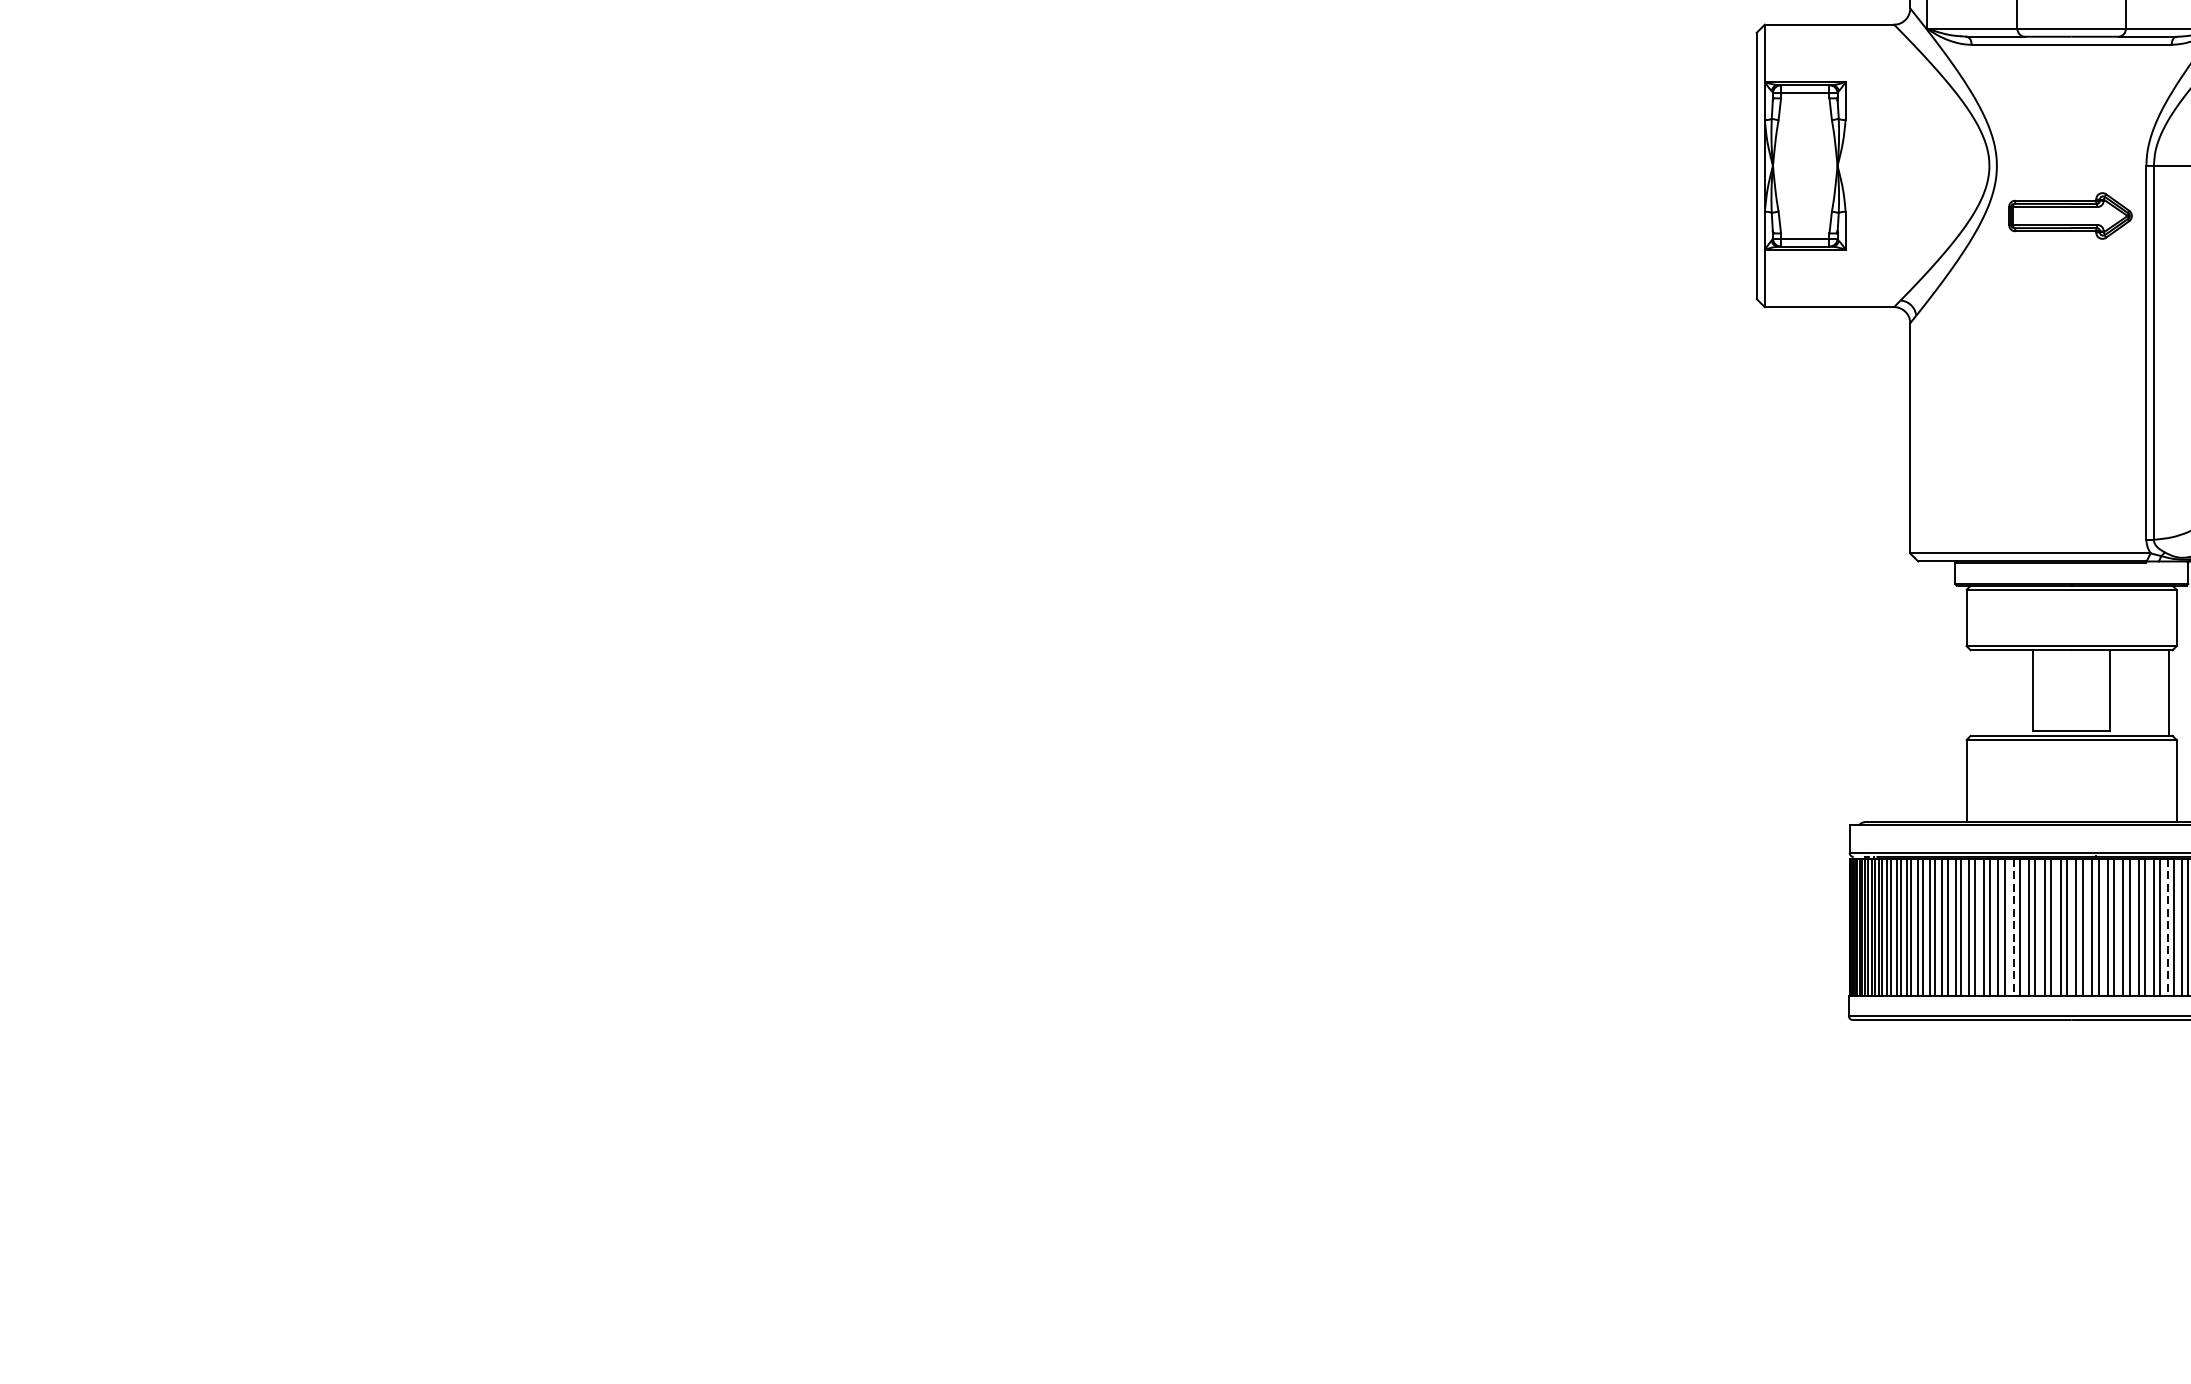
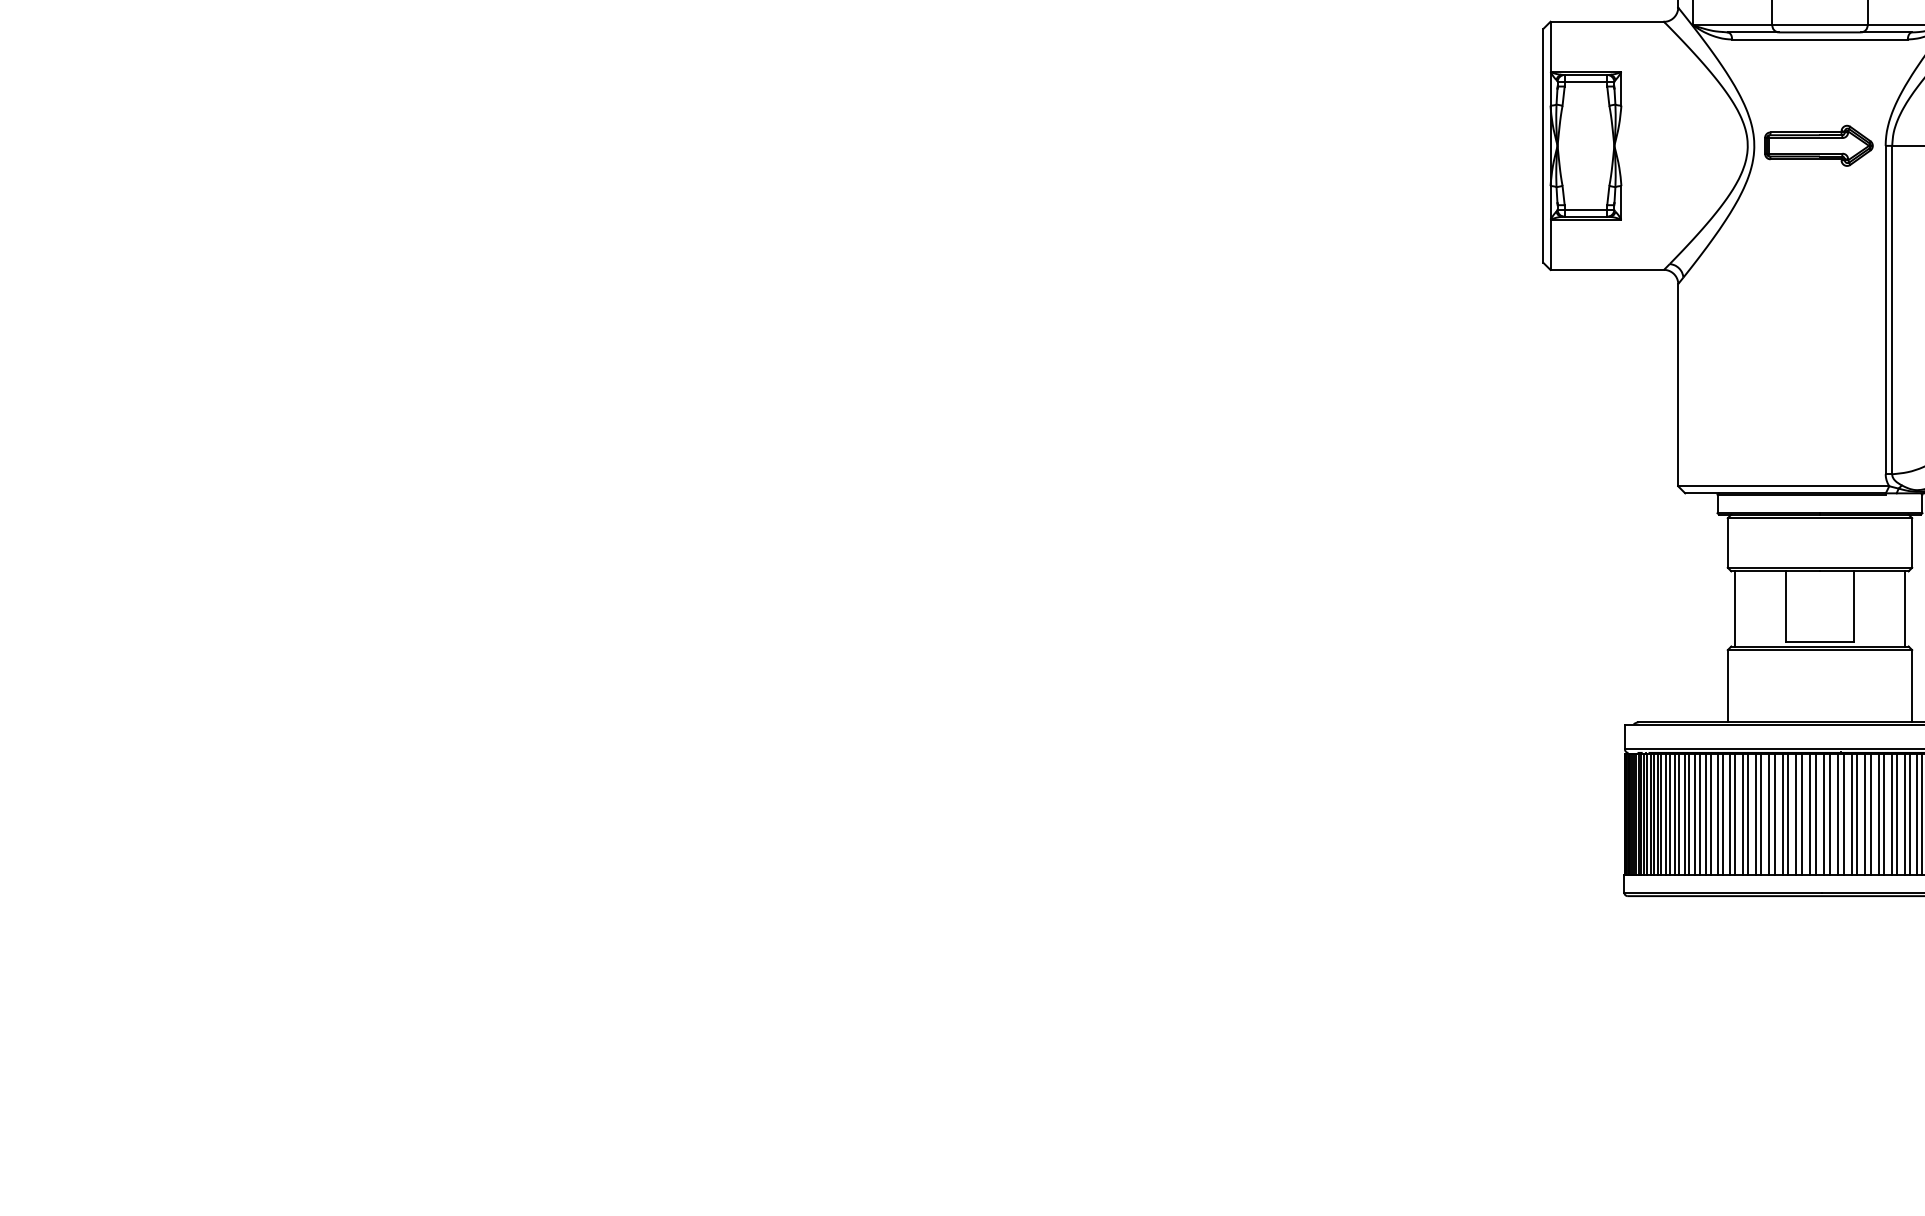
part: (2069, 215) -> (1818, 145), moved
line: (1974, 692) -> (1734, 608), added
line: (2014, 928) -> (1769, 815), dashed -> solid
line: (2167, 928) -> (1904, 815), dashed -> solid

